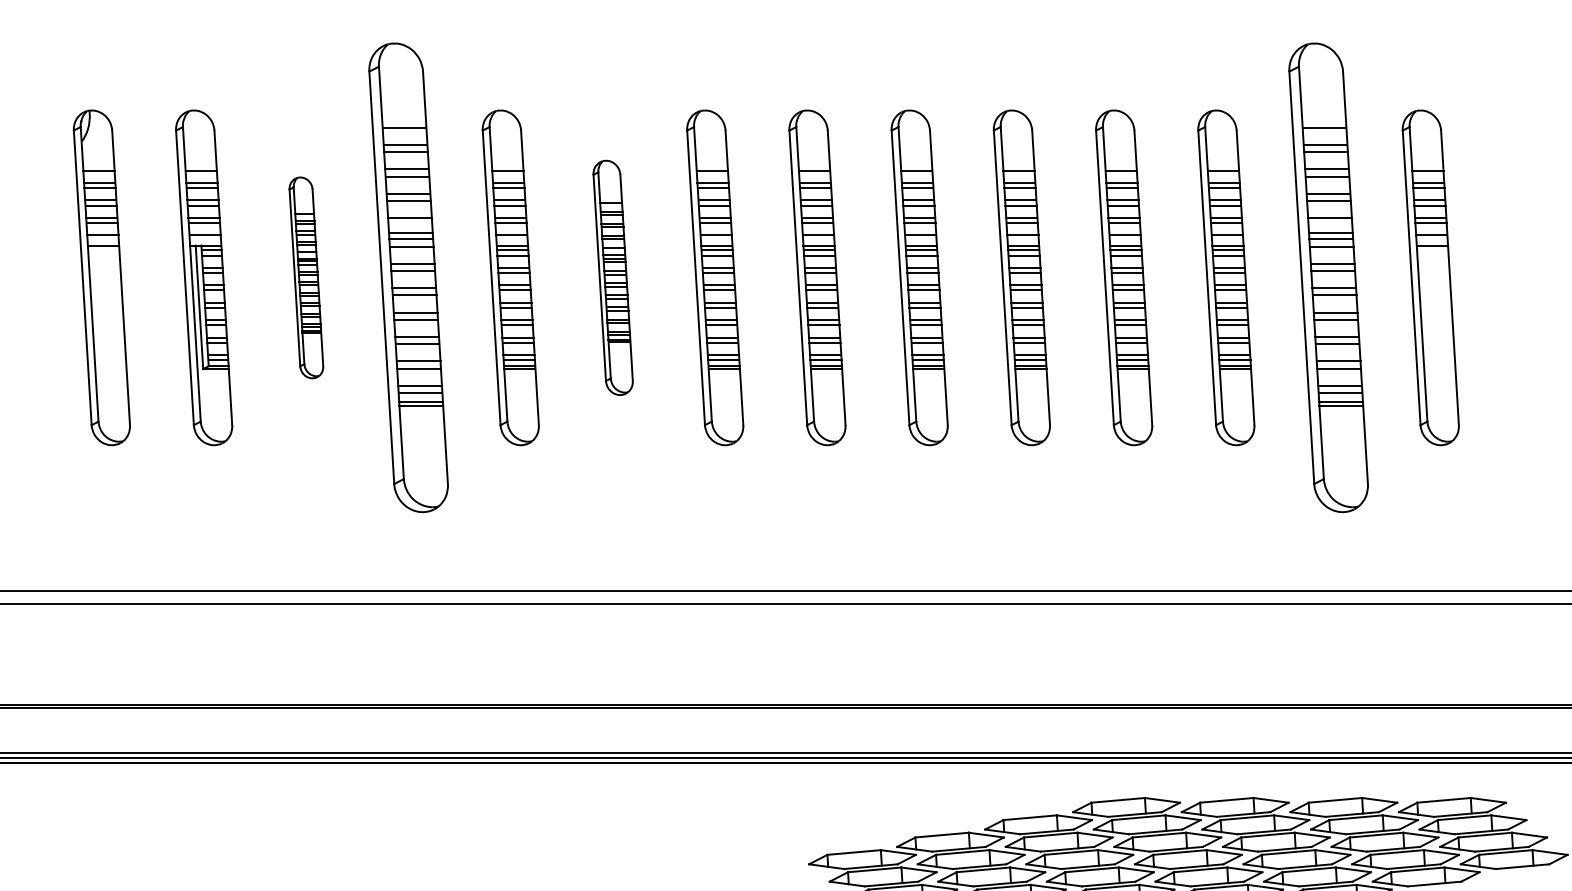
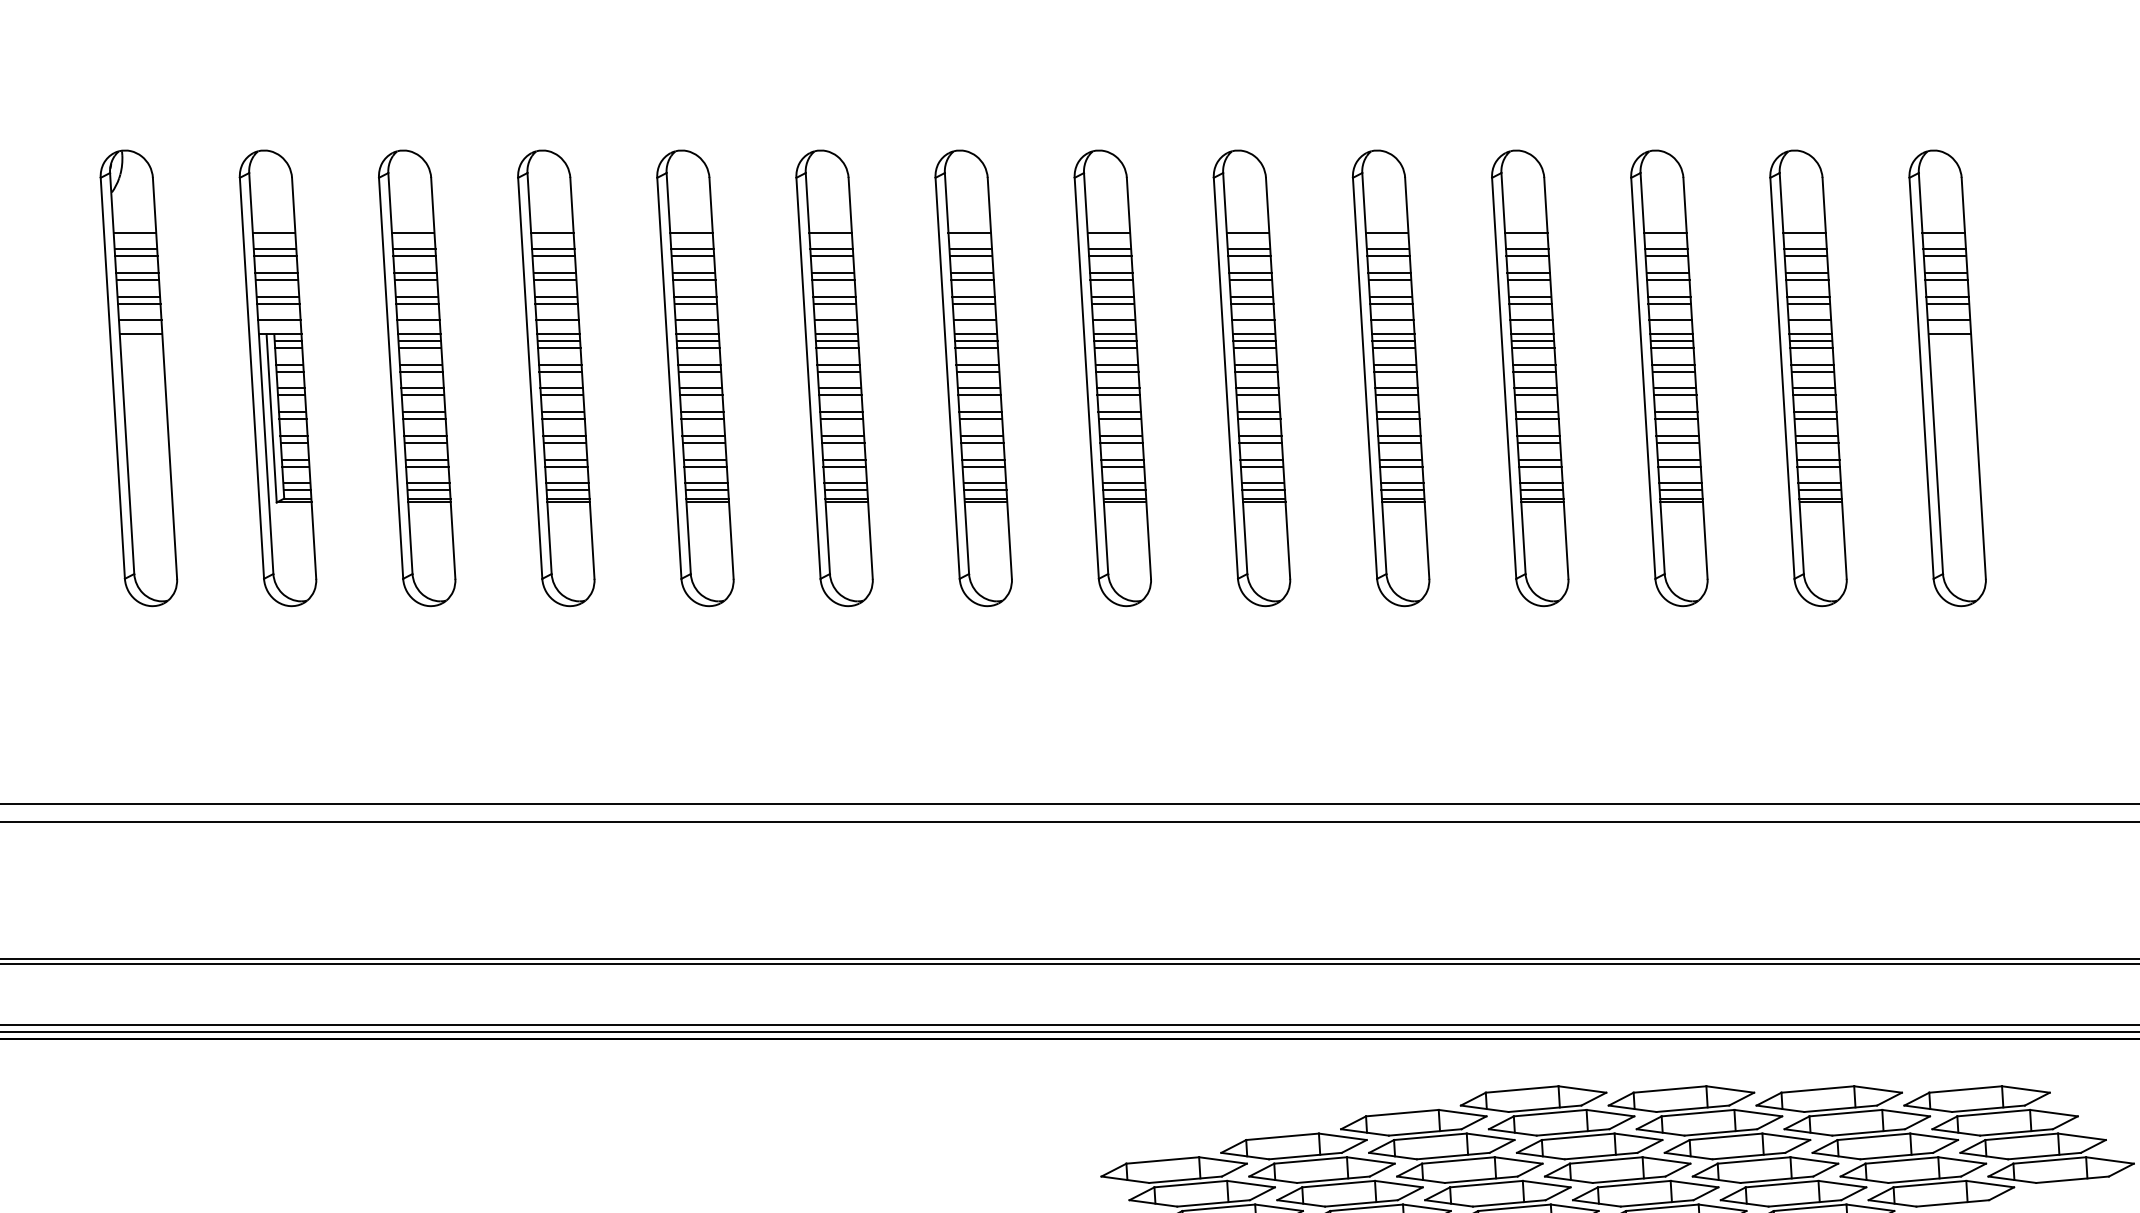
part: (306, 277) -> (417, 377), size x1.67
part: (408, 277) -> (556, 377), size x0.71
part: (613, 277) -> (835, 377), size x1.43
part: (1328, 277) -> (1808, 377), size x0.71

